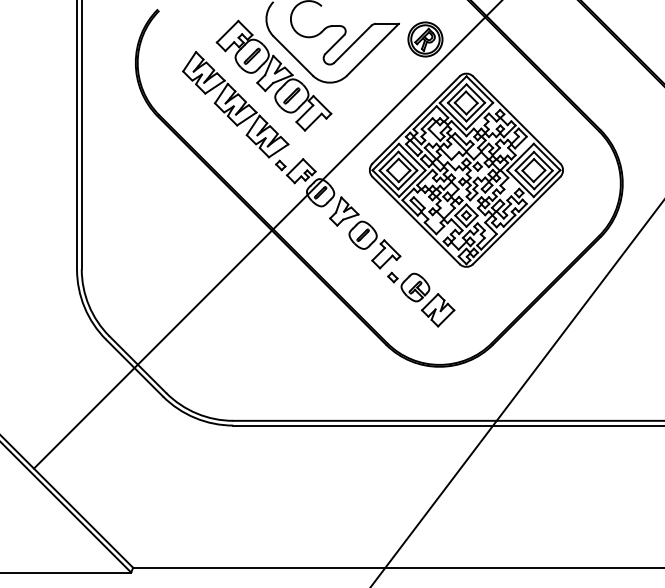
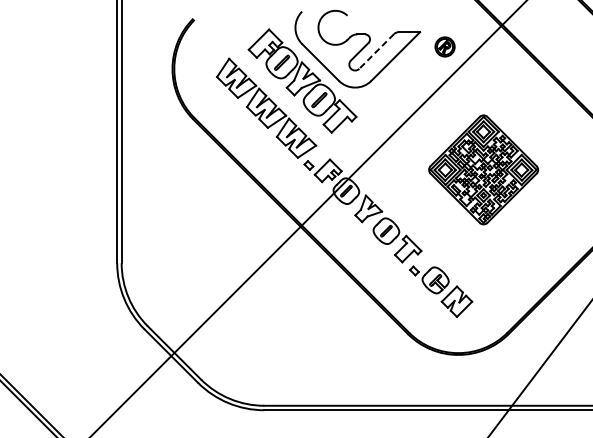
part: (425, 39) -> (445, 46), size x0.6
line: (352, 44) -> (376, 51), solid -> dashed
part: (466, 169) -> (483, 169), size x0.6

